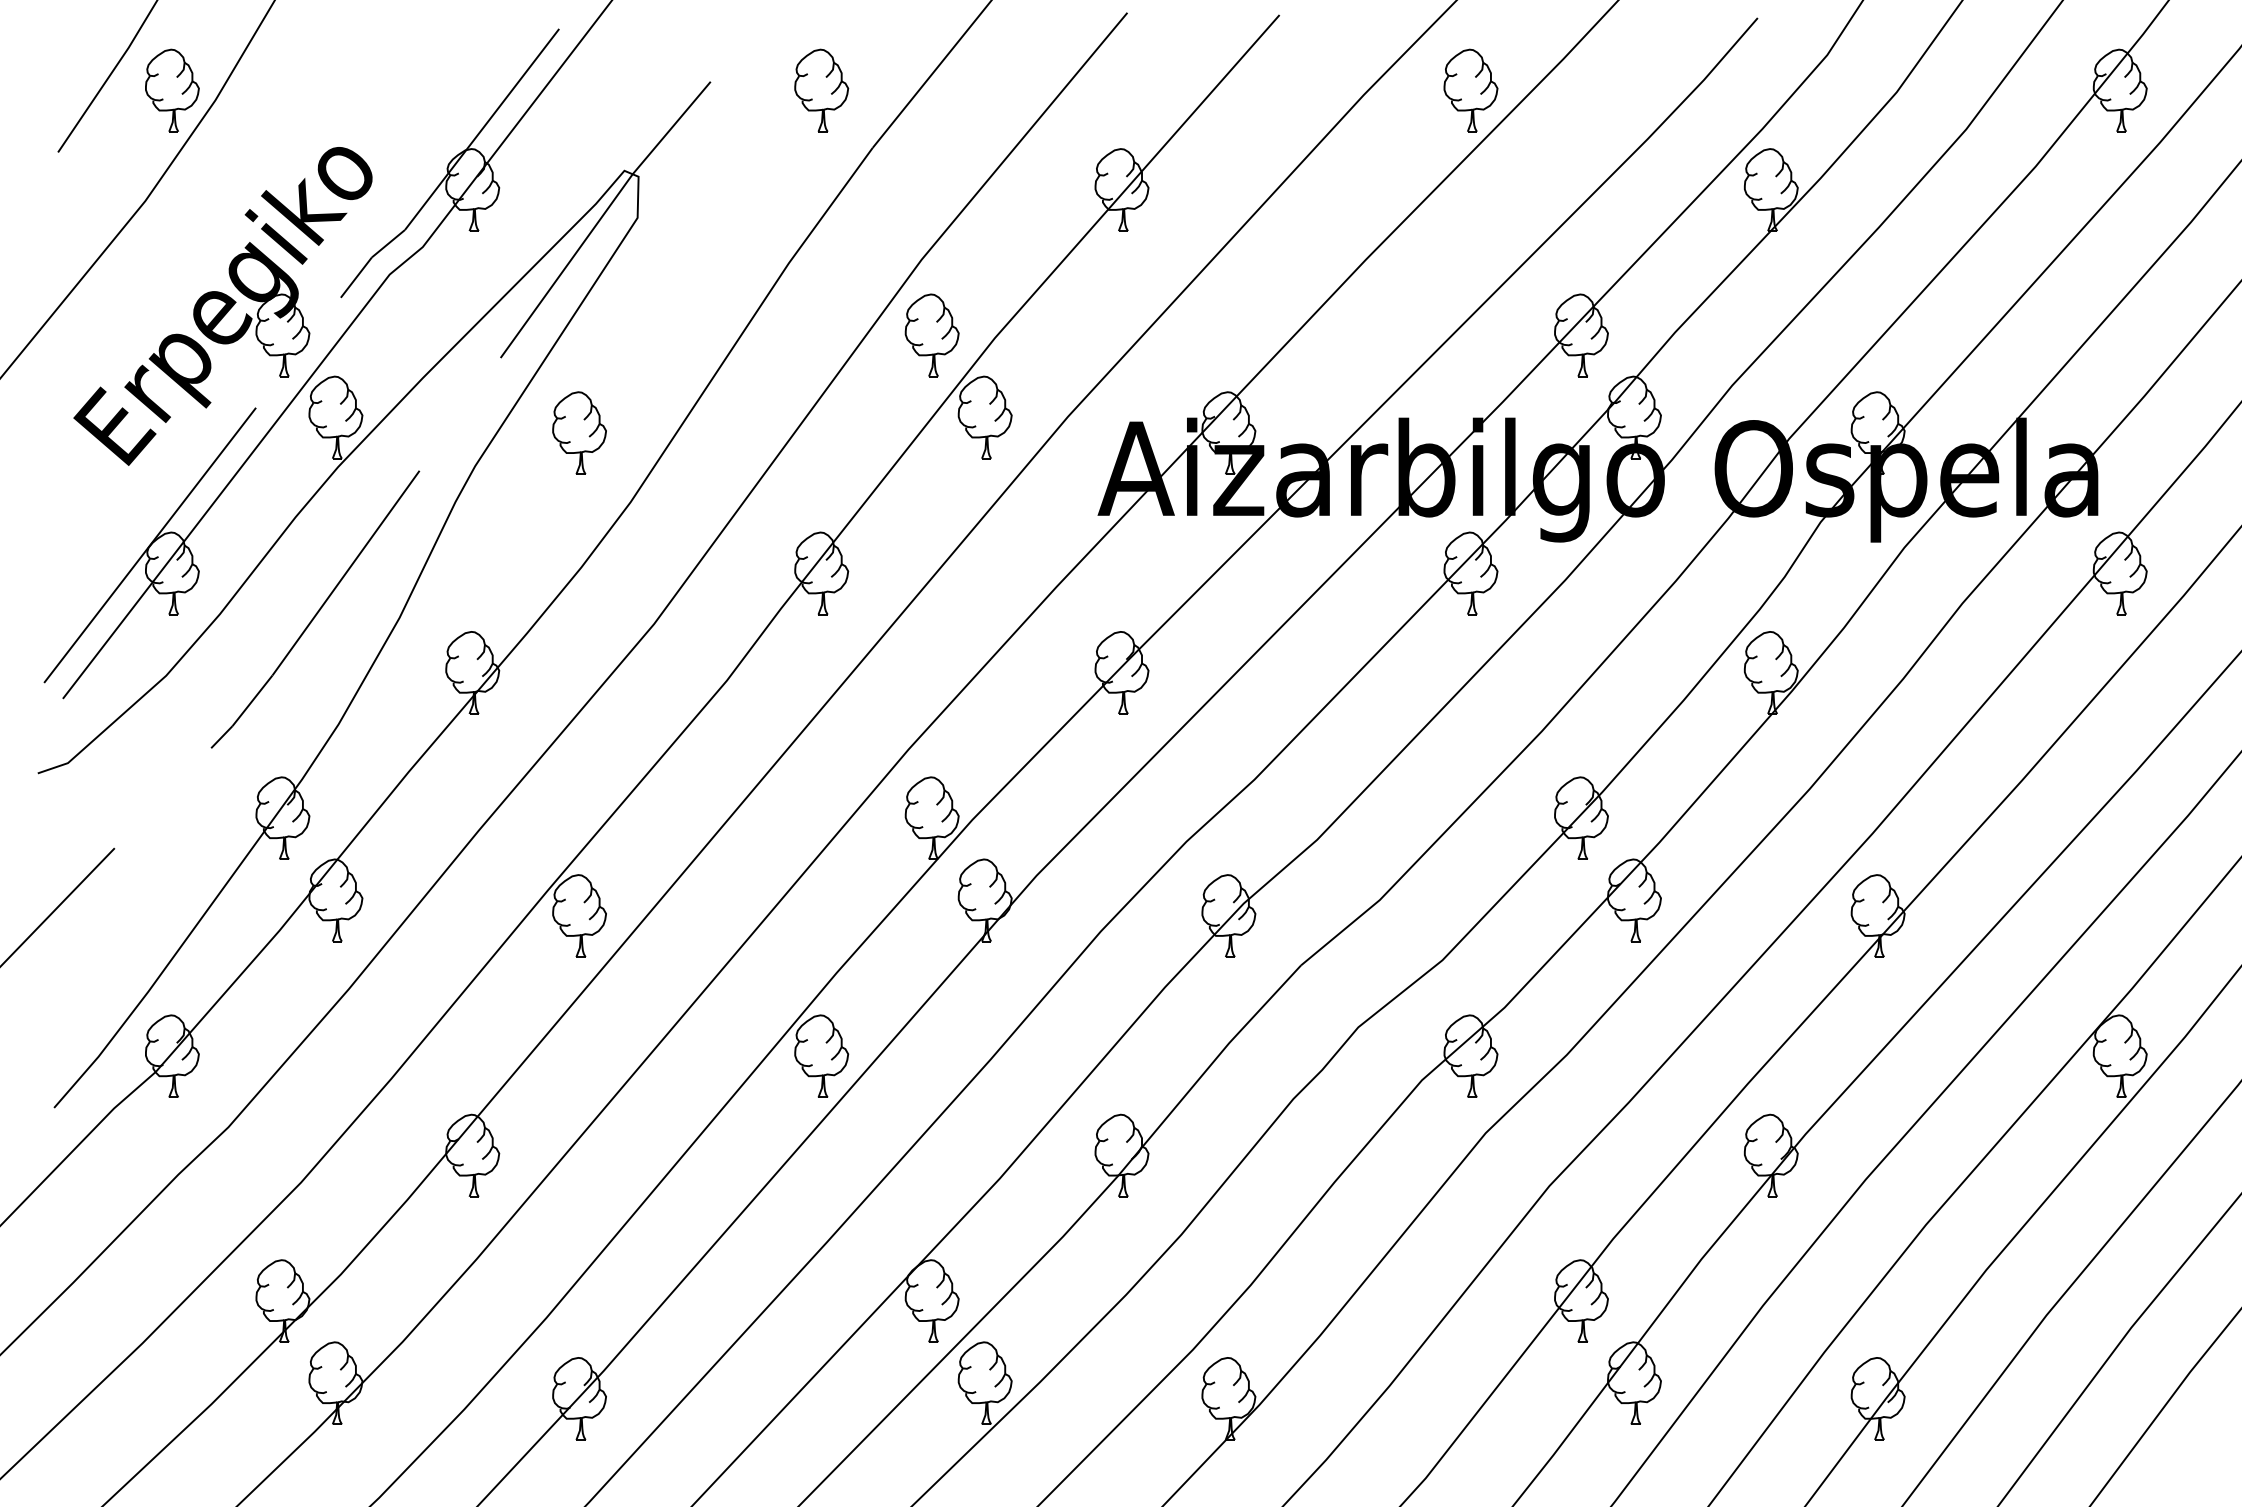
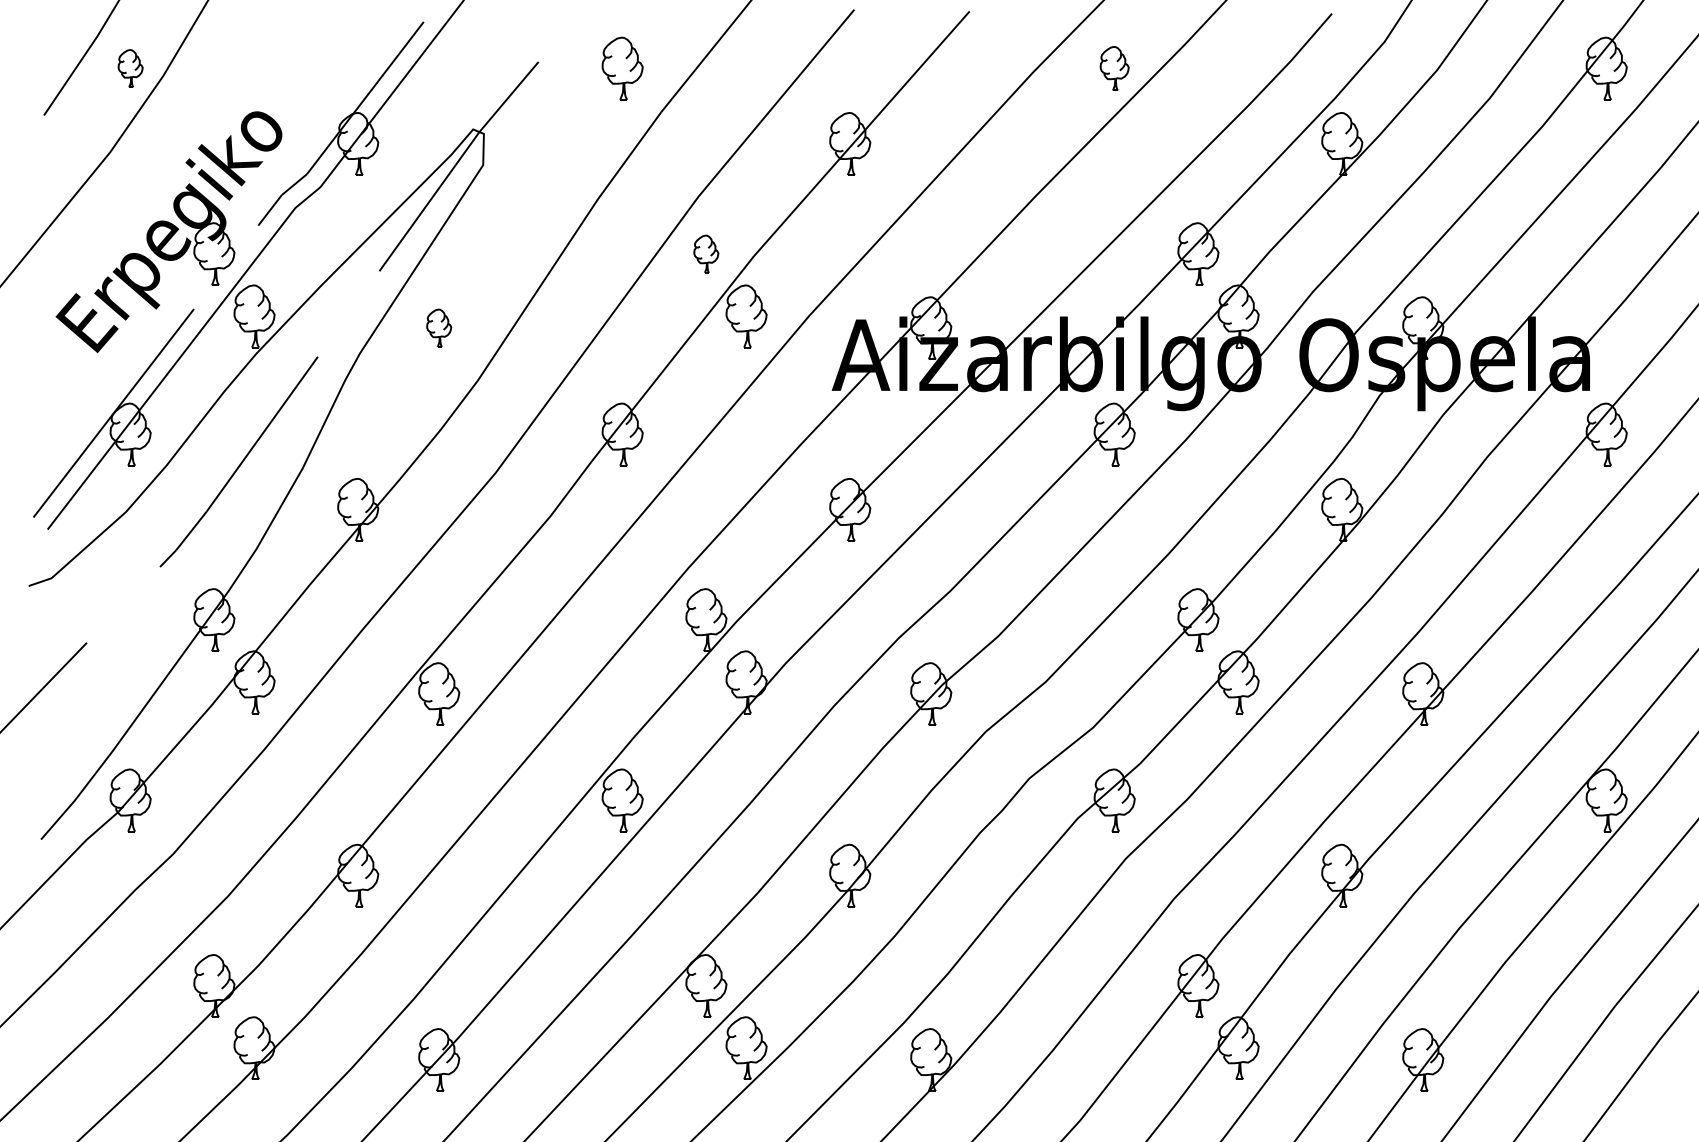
part: (172, 90) -> (130, 68), size x0.6
part: (1470, 90) -> (1114, 68), size x0.7
part: (931, 335) -> (705, 254), size x0.6
part: (579, 432) -> (439, 327), size x0.6

